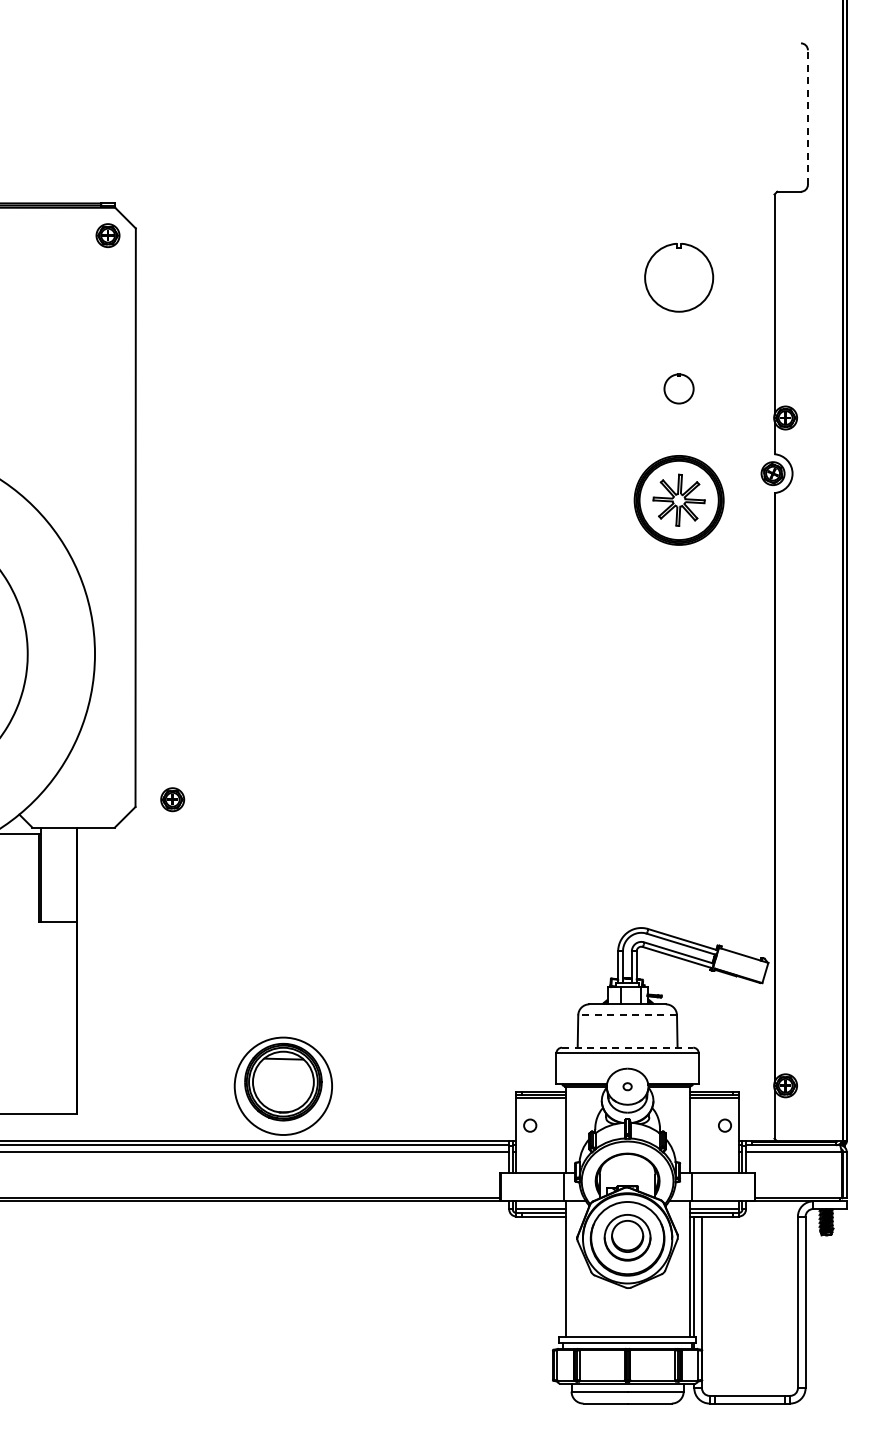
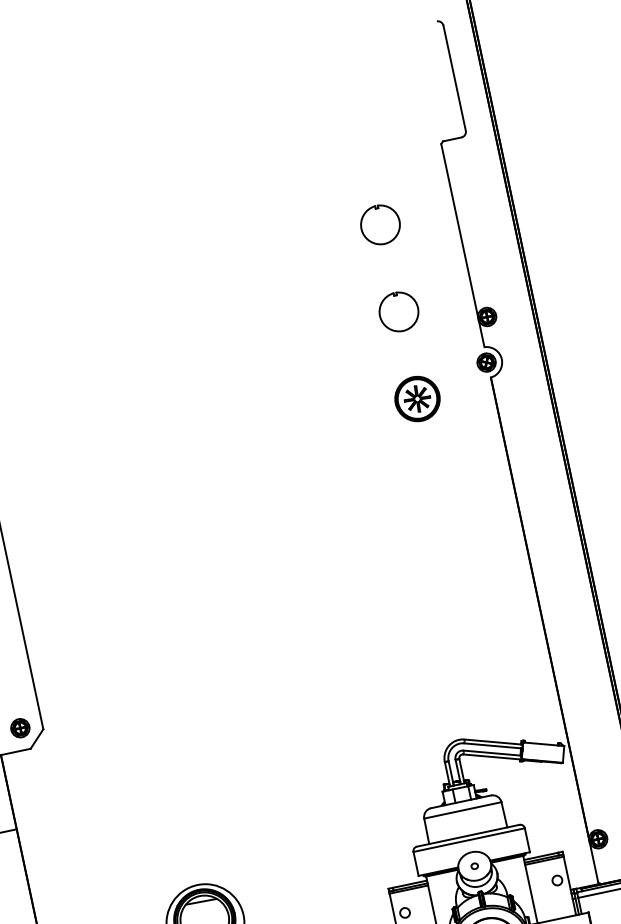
line: (807, 117) -> (454, 78), dashed -> solid
part: (678, 277) -> (380, 224), size x0.71
part: (678, 388) -> (398, 311), size x1.67
part: (678, 499) -> (416, 398), size x0.62
part: (172, 799) -> (20, 728), moved
line: (627, 1015) -> (462, 810), dashed -> solid
line: (627, 1047) -> (468, 835), dashed -> solid

